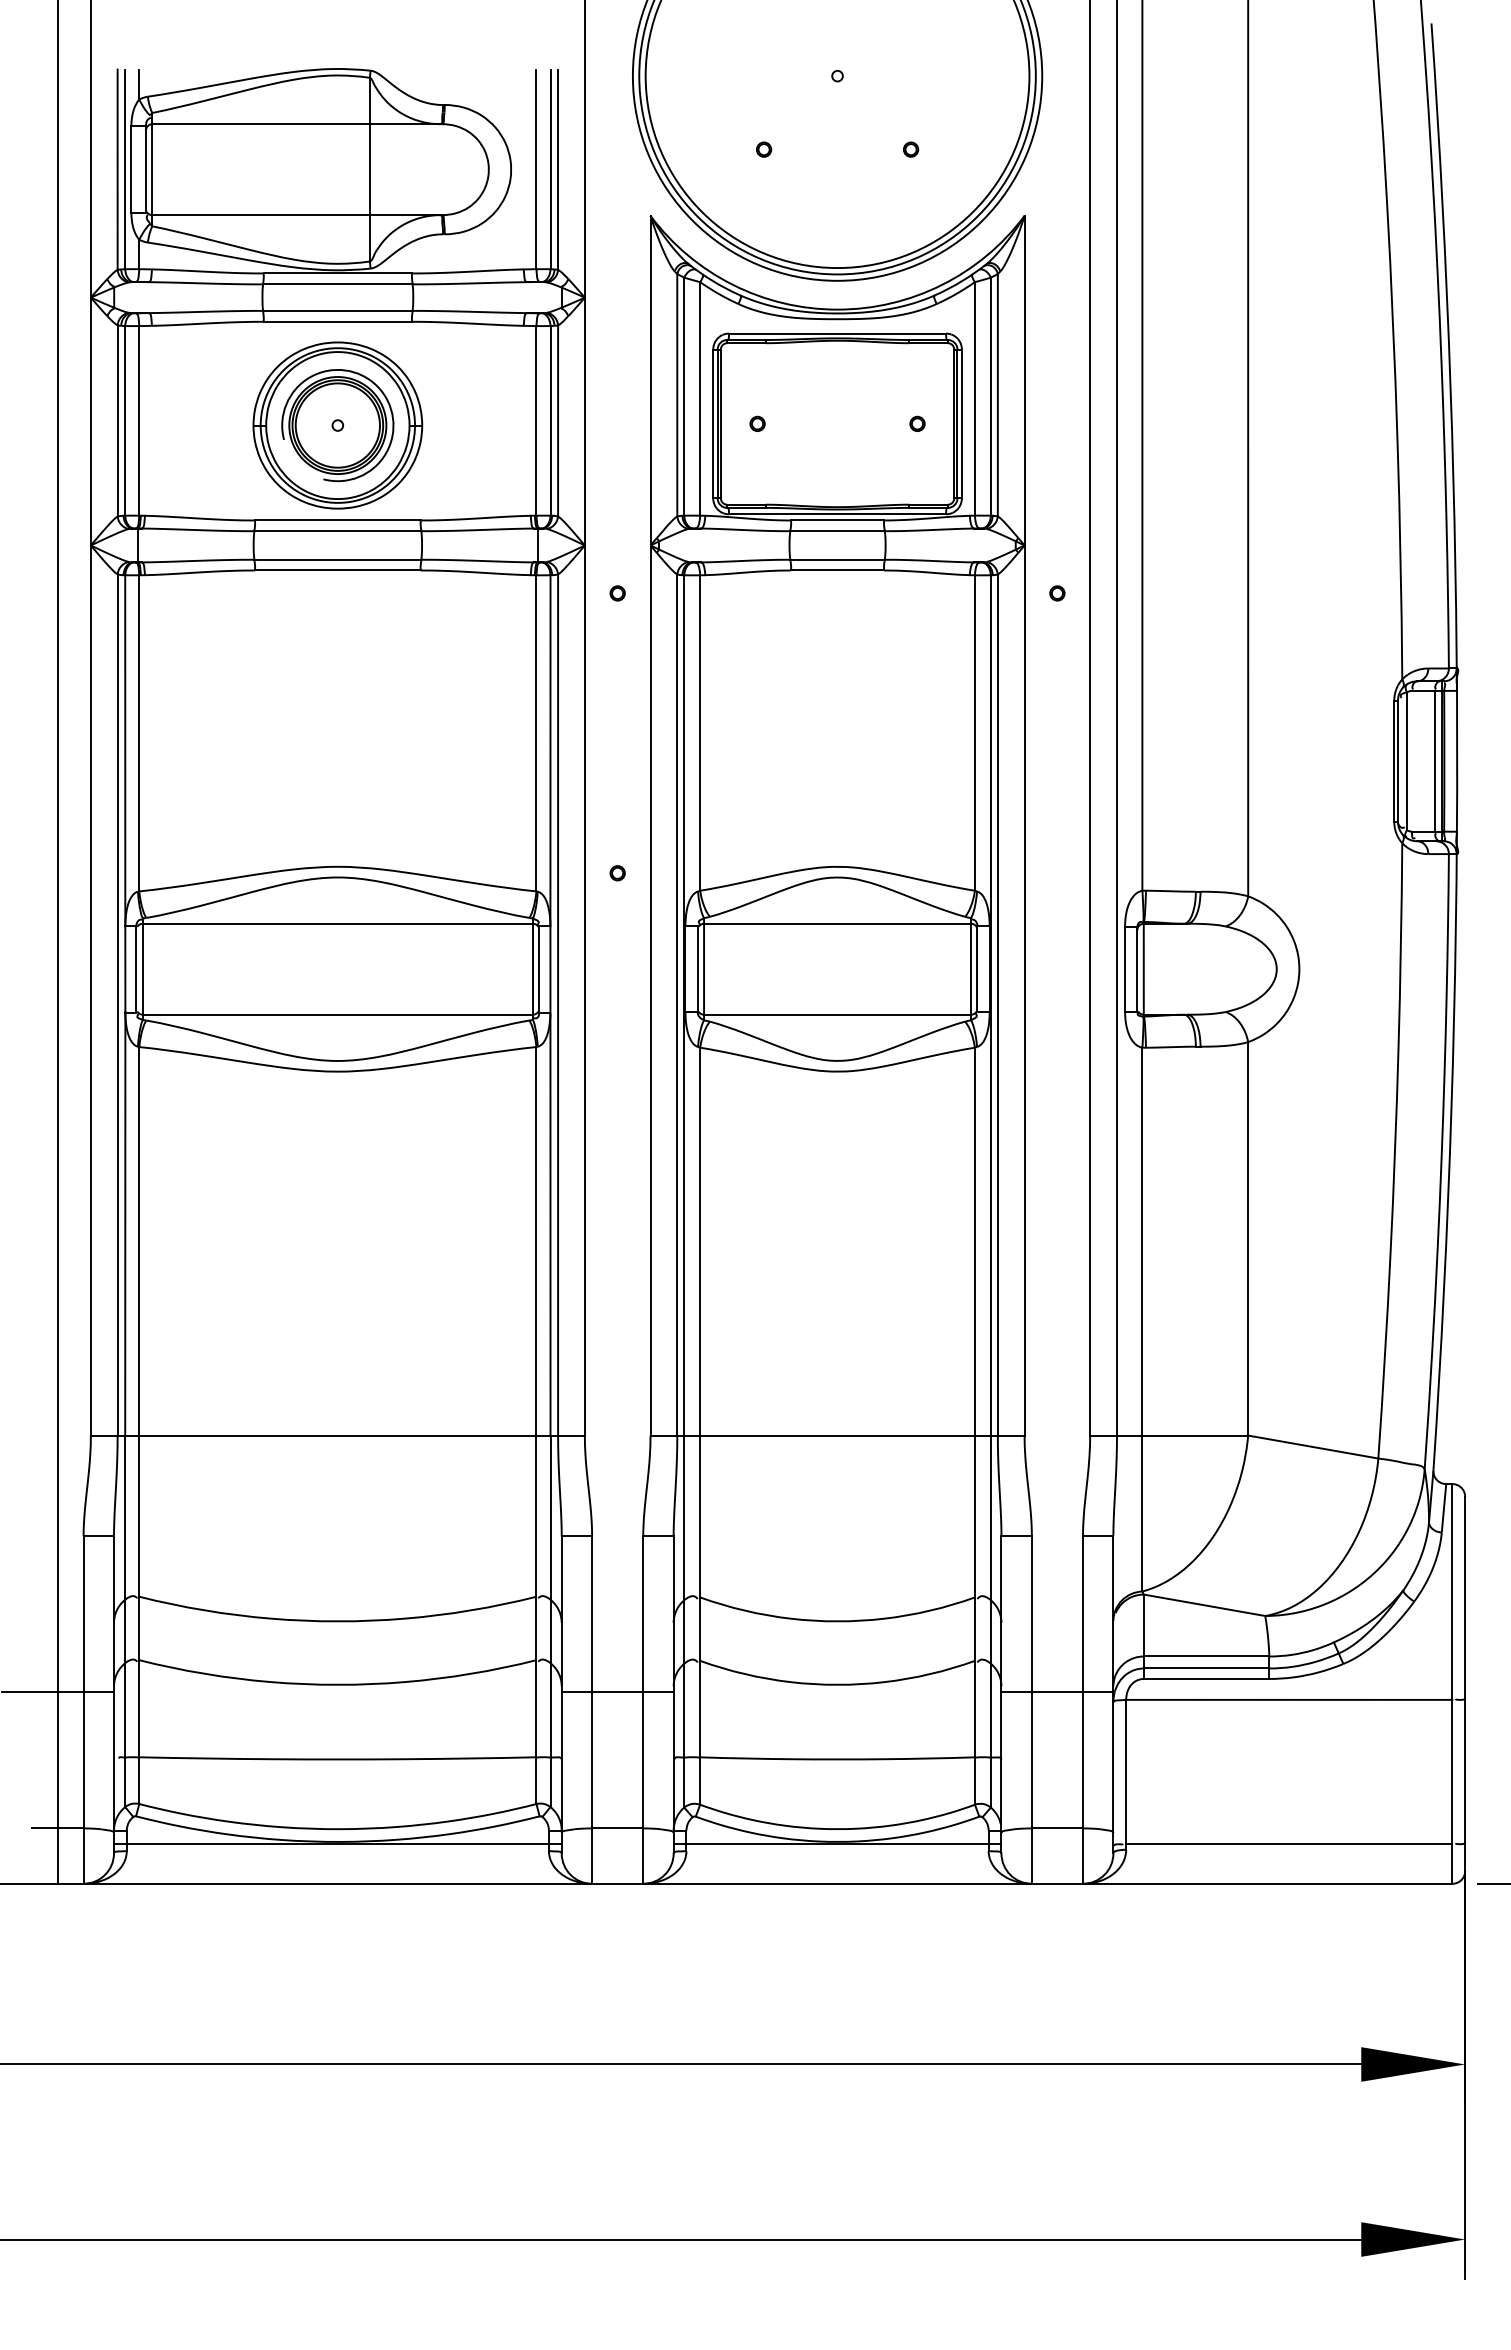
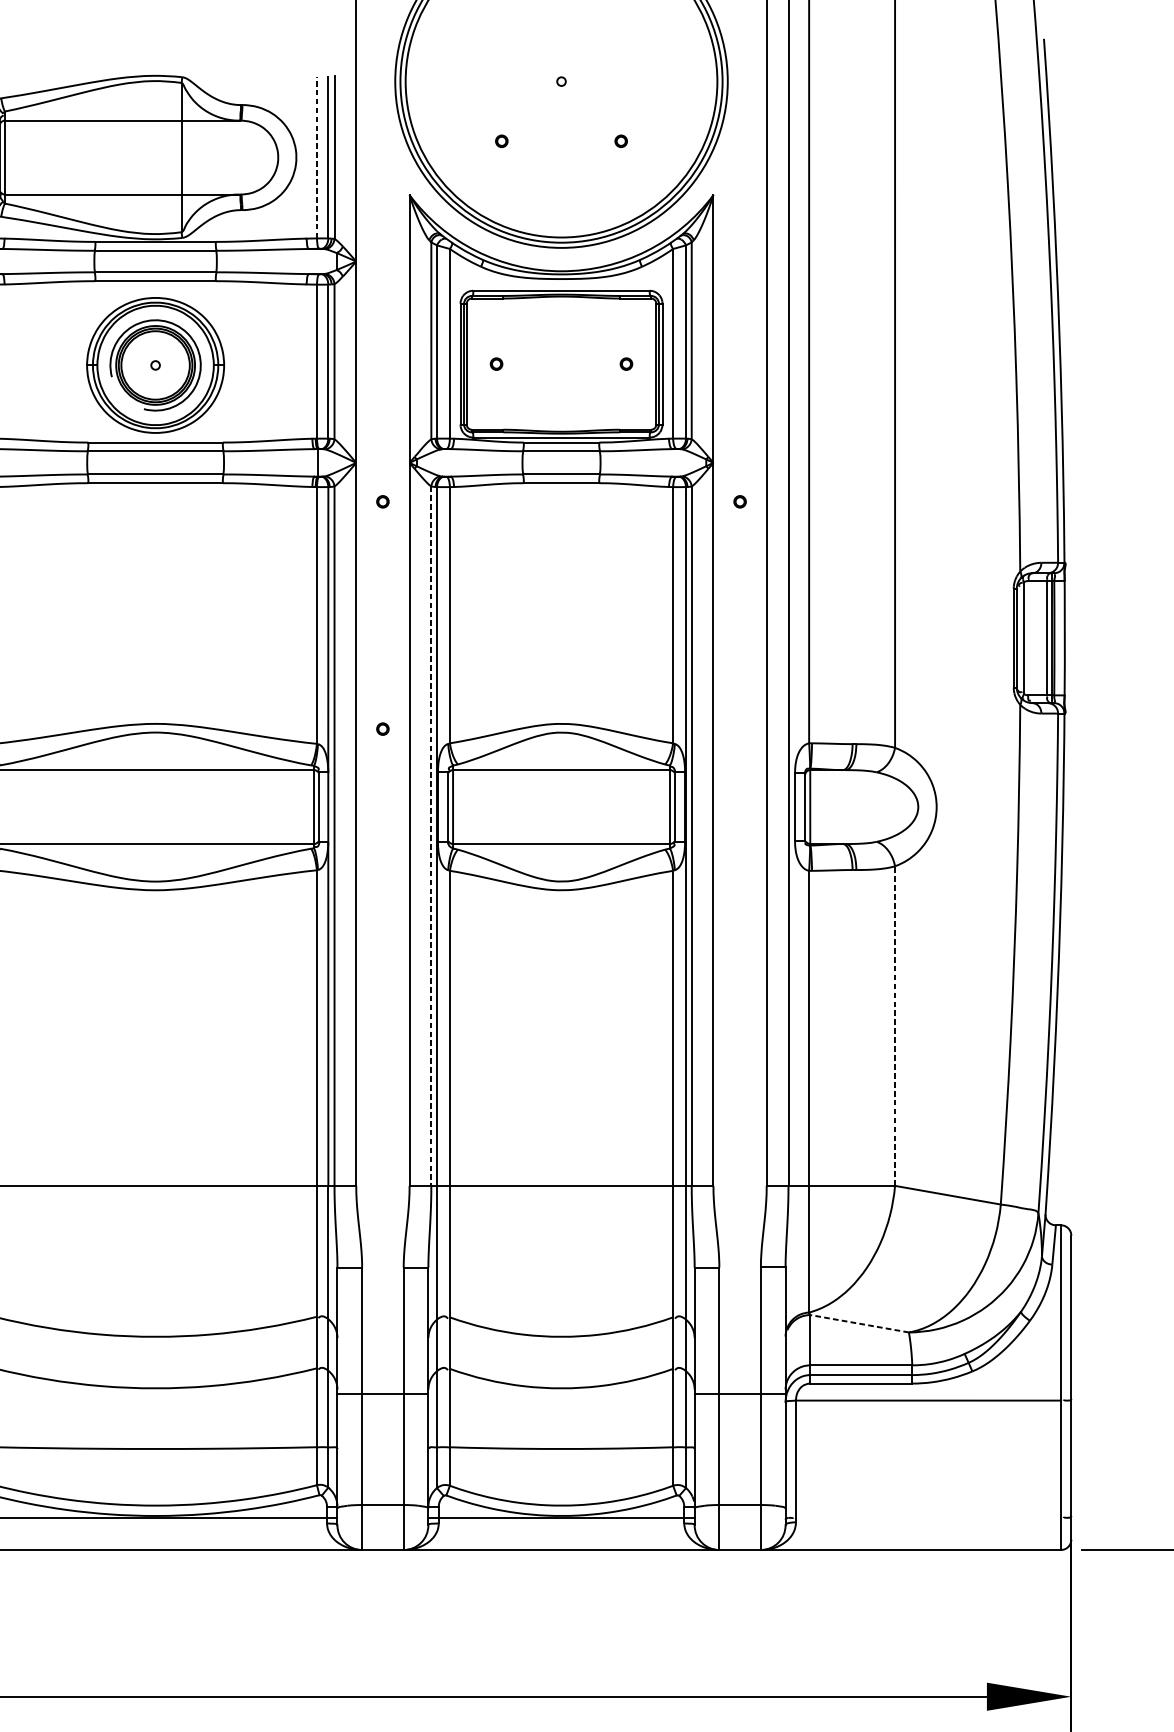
line: (536, 169) -> (316, 157), solid -> dashed
line: (677, 1005) -> (431, 836), solid -> dashed
line: (1248, 1238) -> (895, 1025), solid -> dashed
line: (1204, 1605) -> (859, 1323), solid -> dashed
line: (1289, 1844) -> (928, 1518), removed

